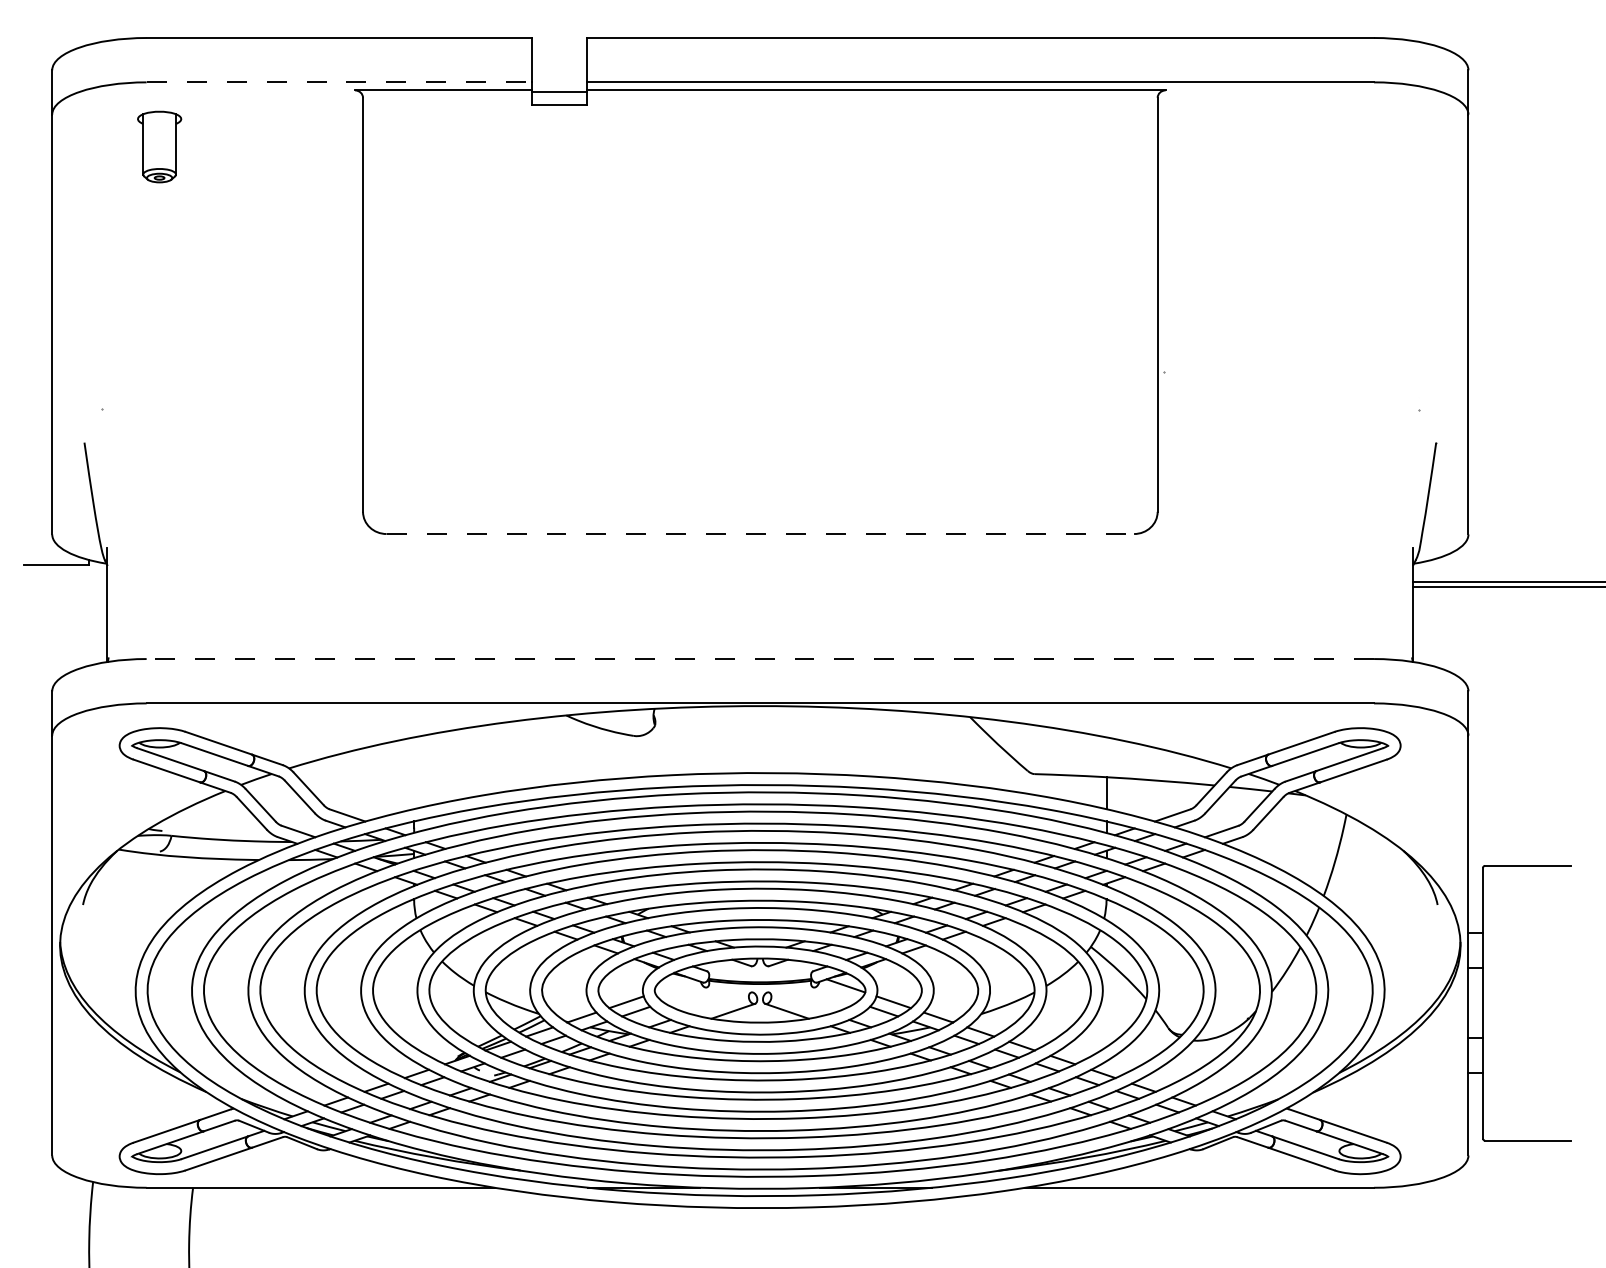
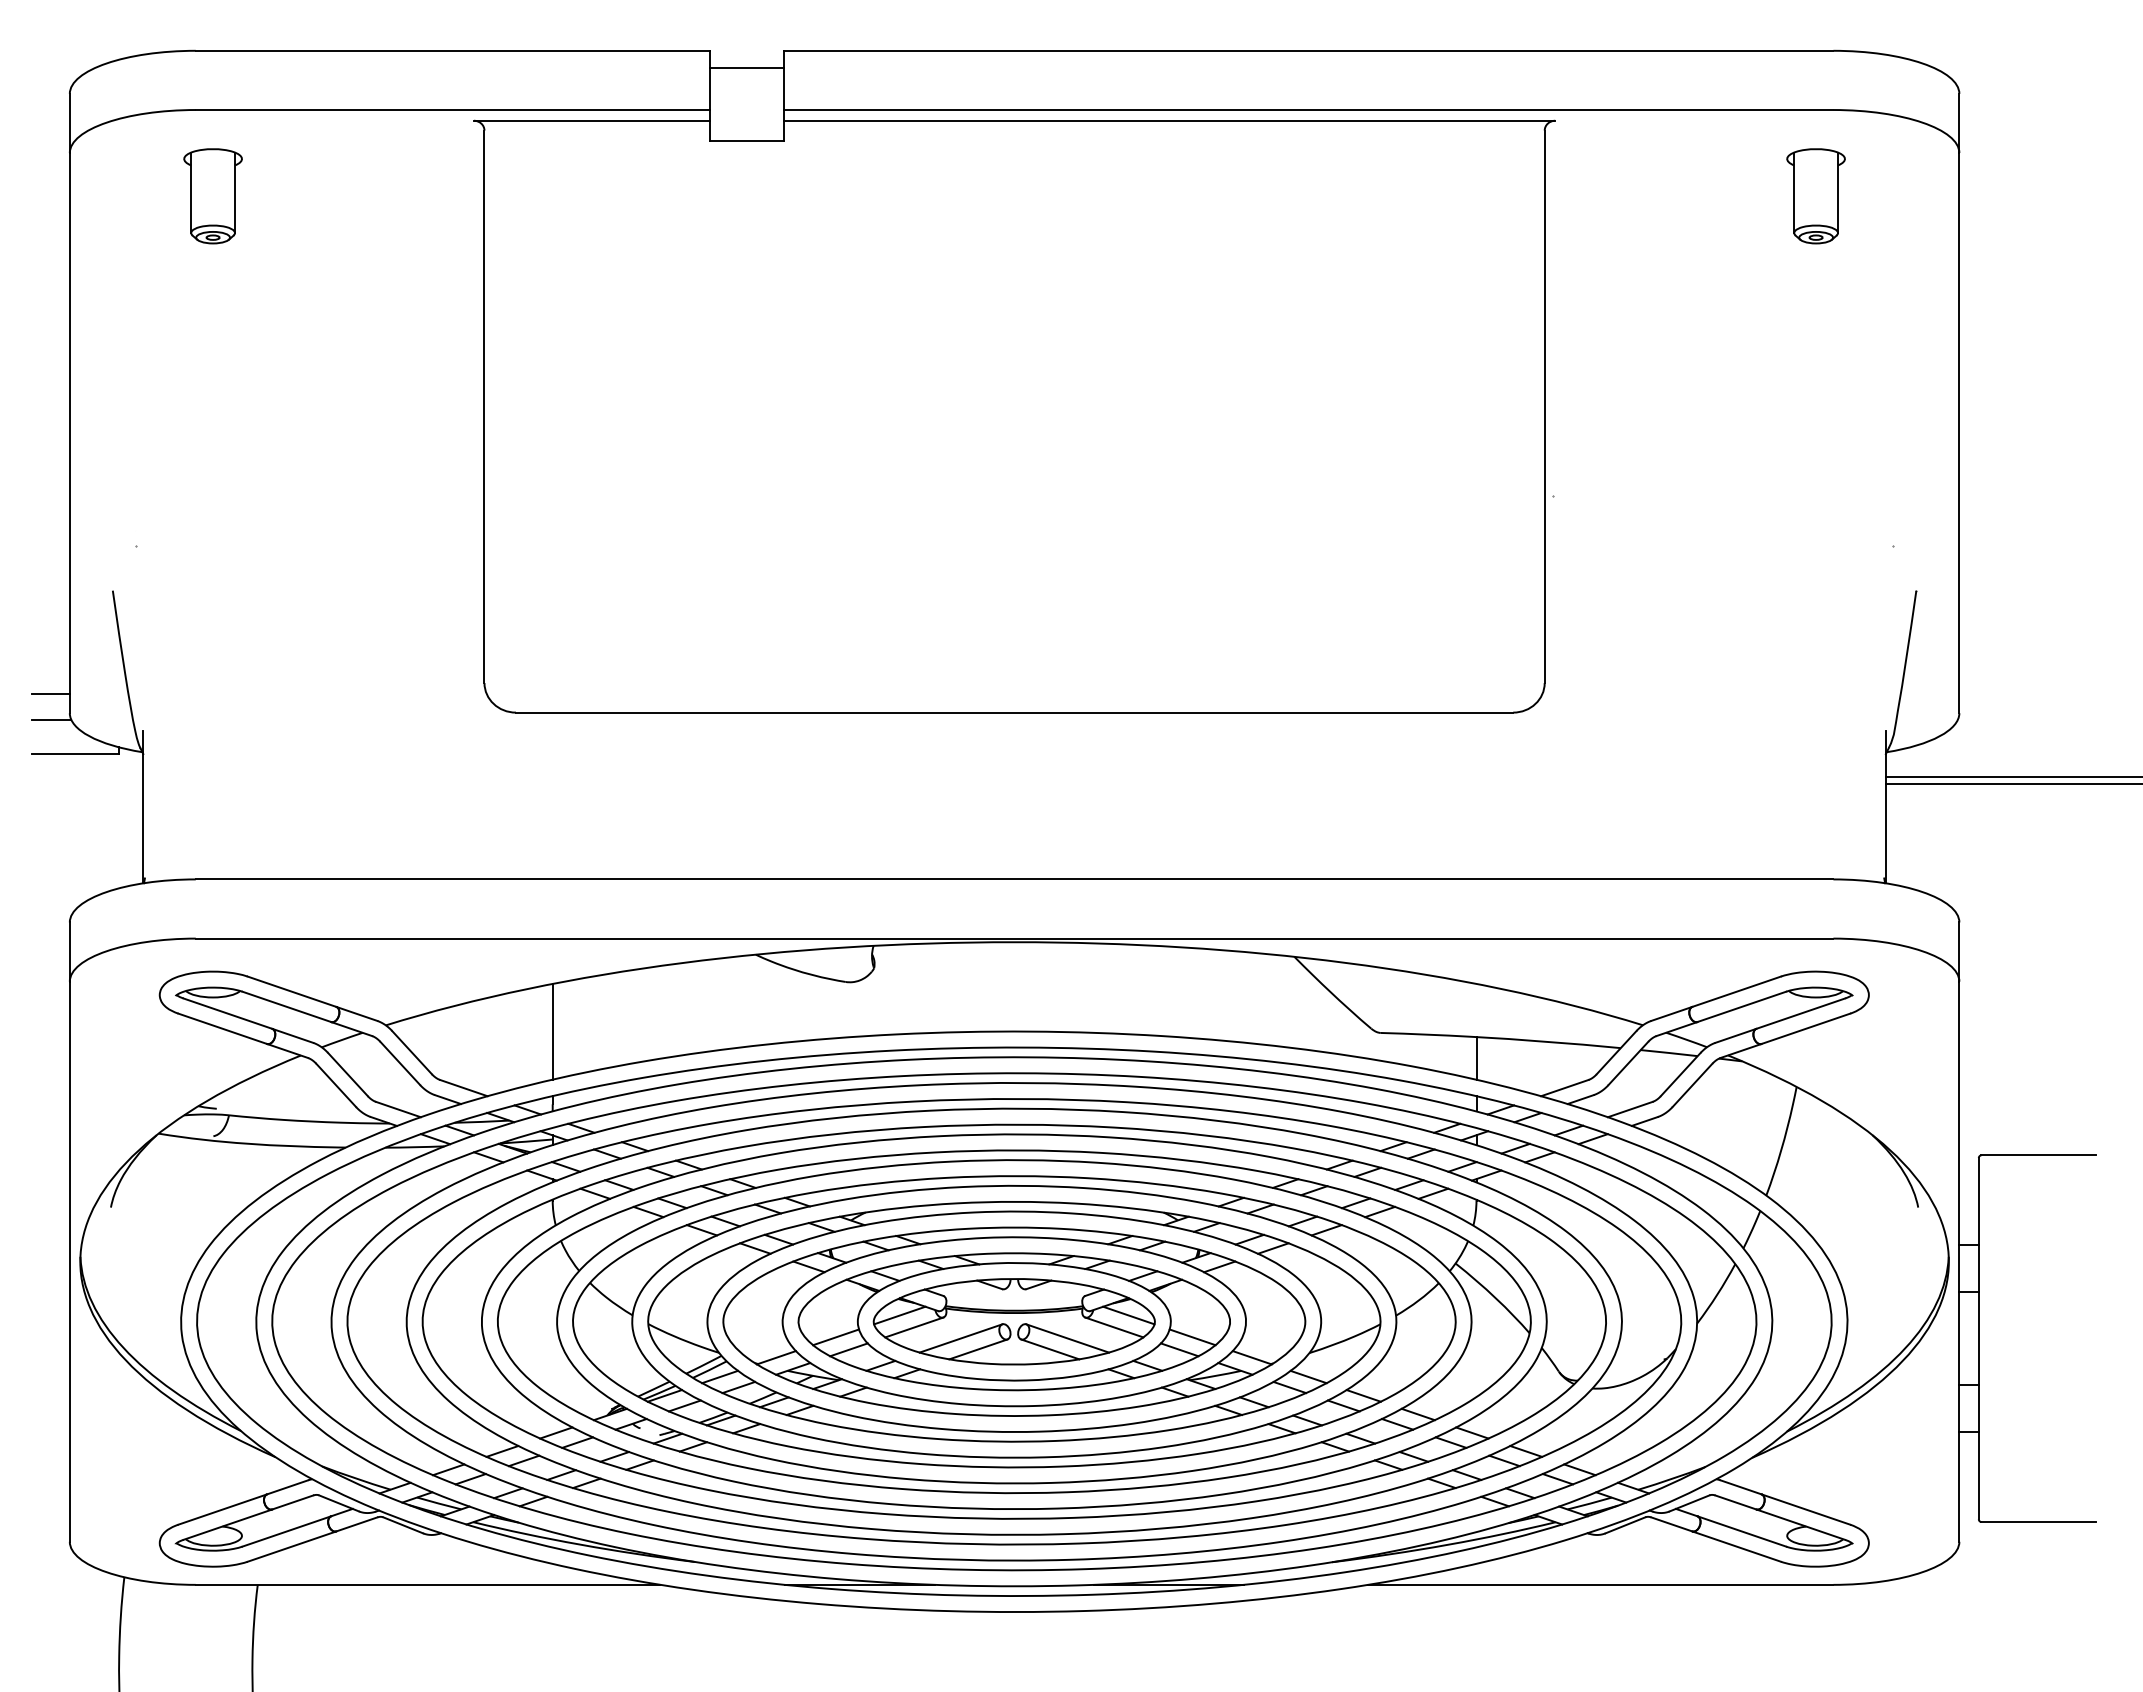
line: (339, 82) -> (453, 110), dashed -> solid
line: (559, 91) -> (746, 67), moved
part: (1360, 147) -> (1815, 196), added
line: (37, 519) -> (50, 693), added
line: (760, 533) -> (1014, 712), dashed -> solid
line: (38, 539) -> (51, 720), added
line: (760, 659) -> (1014, 879), dashed -> solid
line: (414, 773) -> (552, 1031), added
line: (674, 985) -> (899, 1315), added
line: (685, 994) -> (914, 1327), added
line: (835, 994) -> (1114, 1327), added
line: (719, 1003) -> (960, 1338), added
line: (800, 1003) -> (1067, 1338), added

